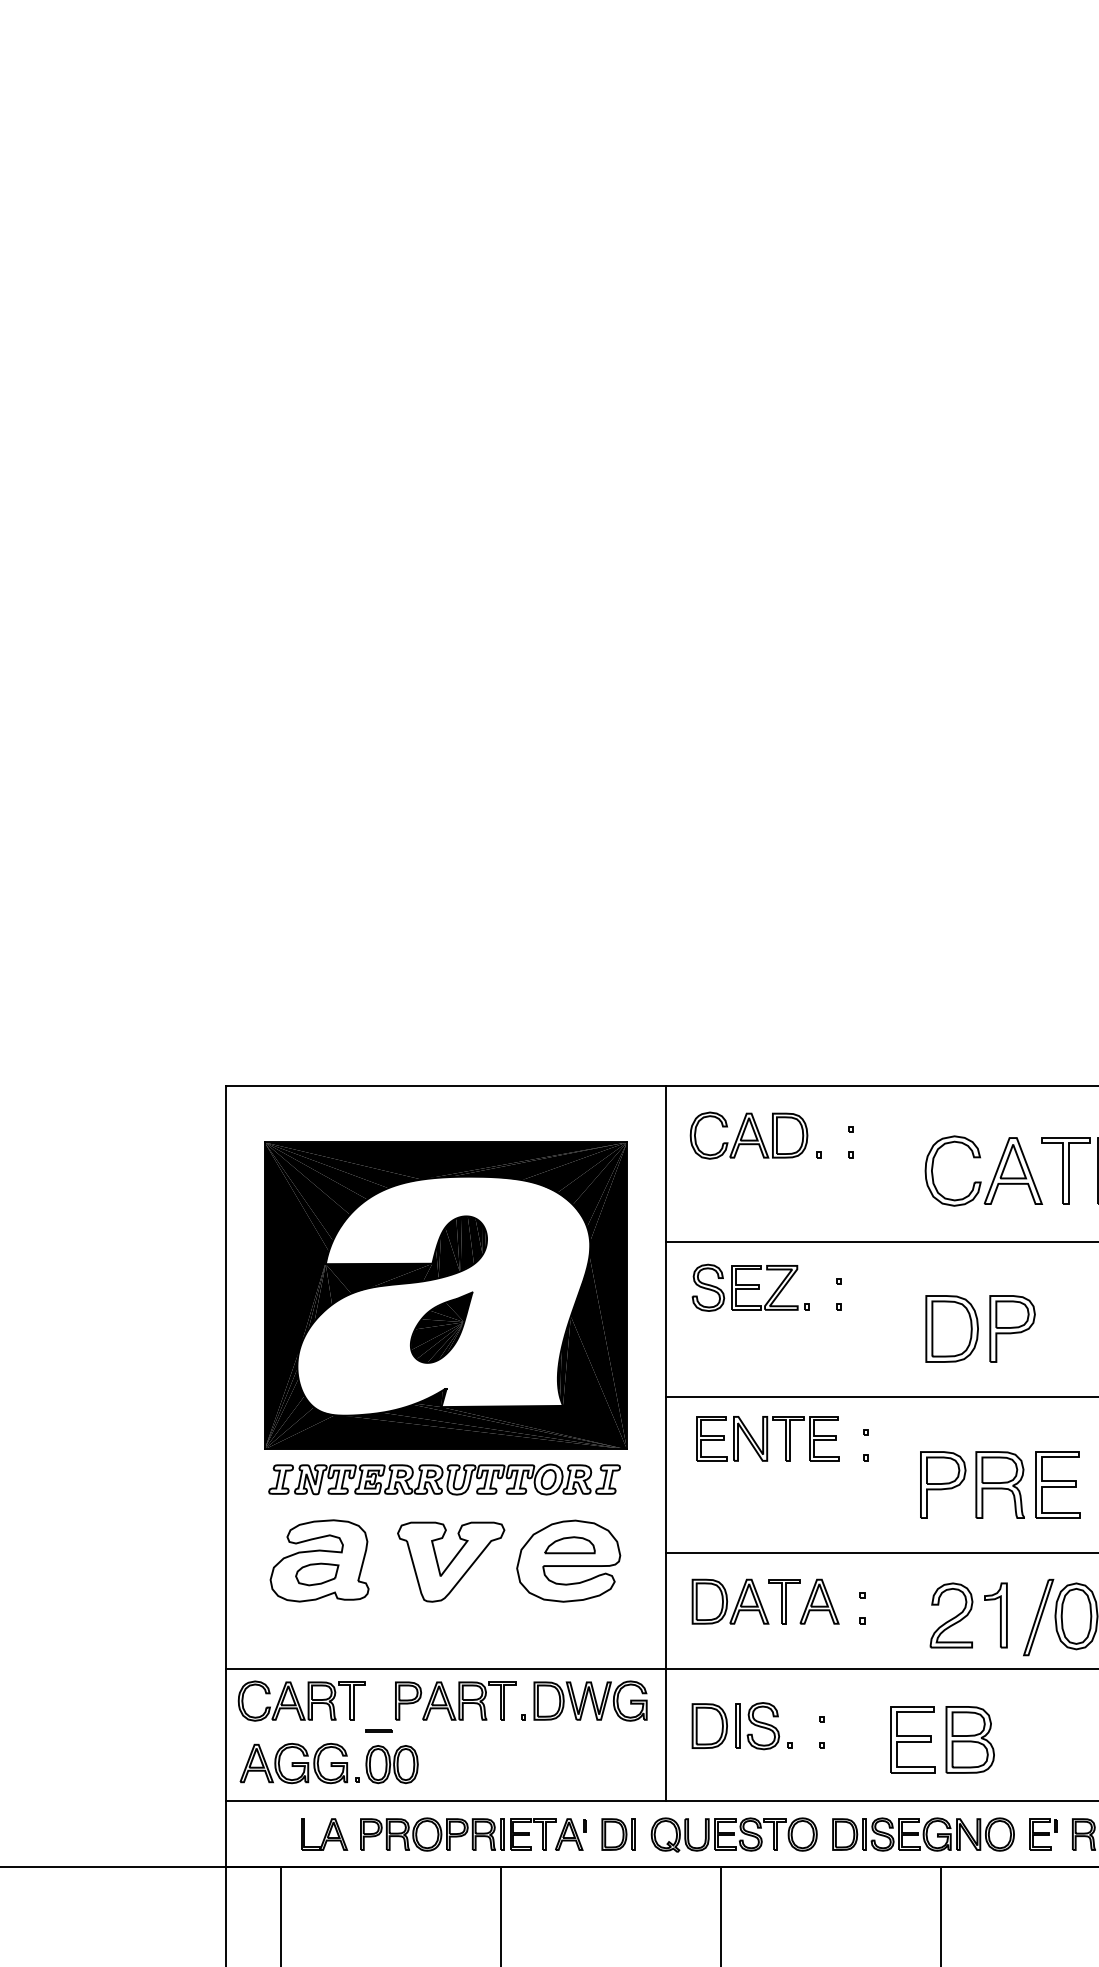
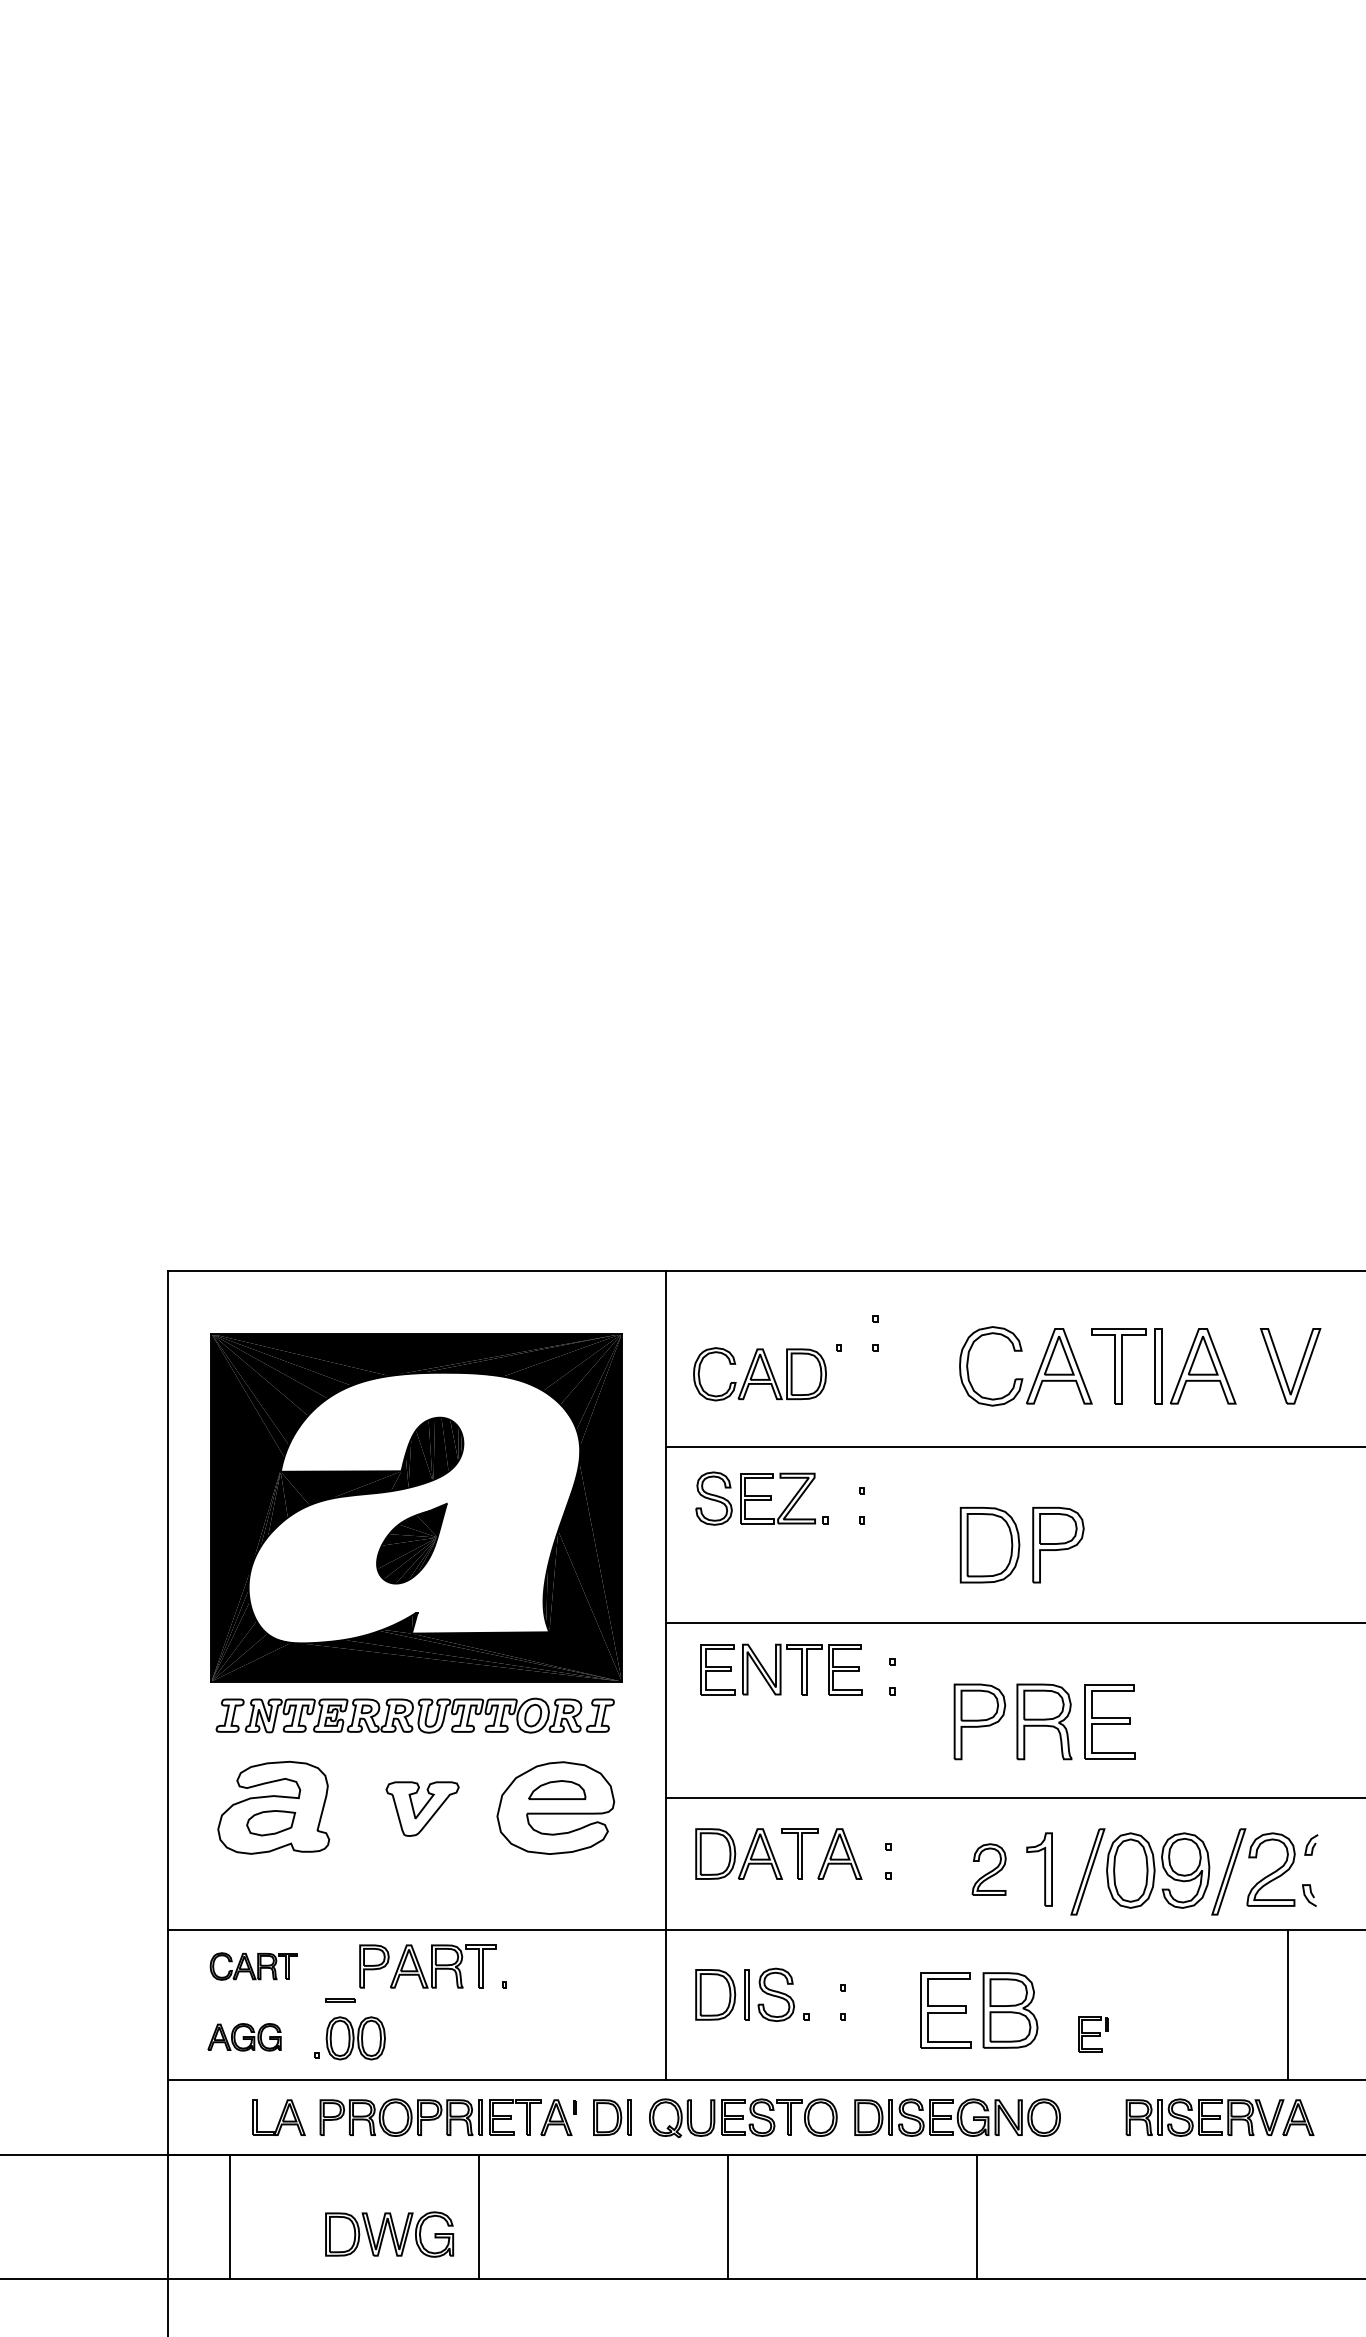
part: (748, 1135) -> (759, 1374), moved
part: (450, 1561) -> (422, 1808), size x0.6
part: (950, 1615) -> (988, 1869), size x0.7
part: (301, 1701) -> (253, 1966), size x0.6
part: (590, 1701) -> (389, 2234), moved
part: (293, 1763) -> (244, 2037), size x0.6
part: (1043, 1834) -> (1093, 2034), moved

